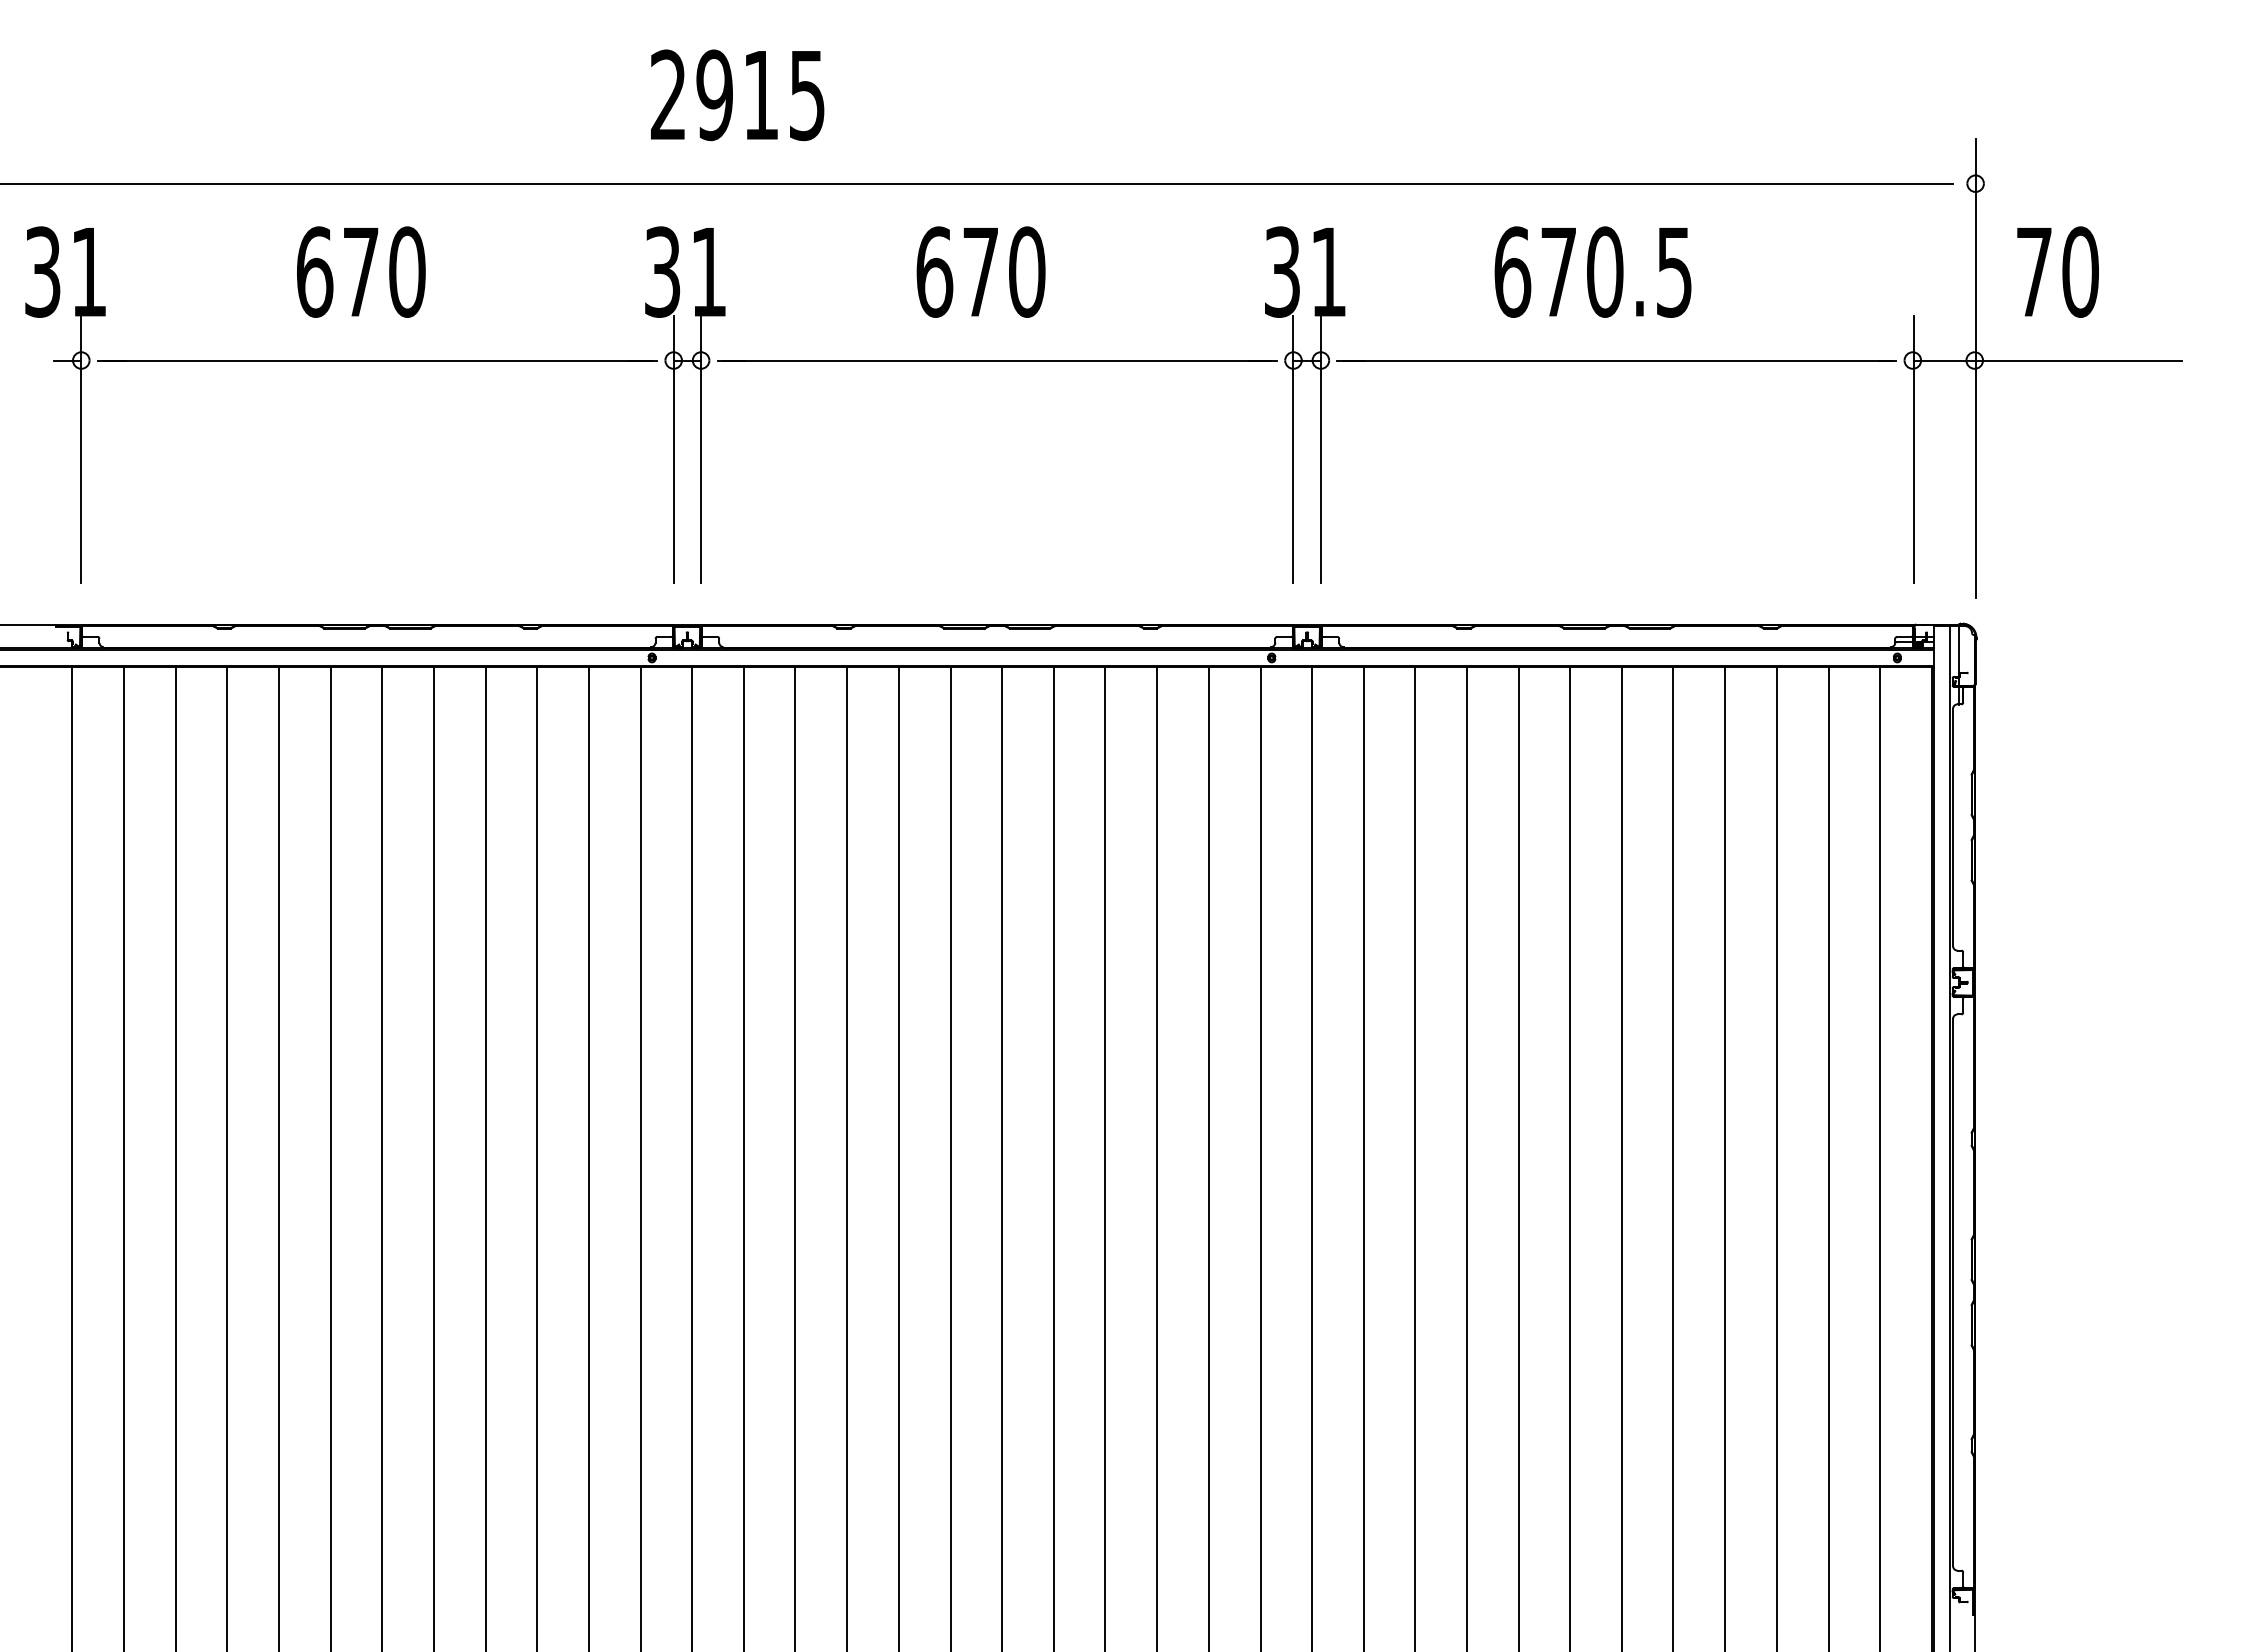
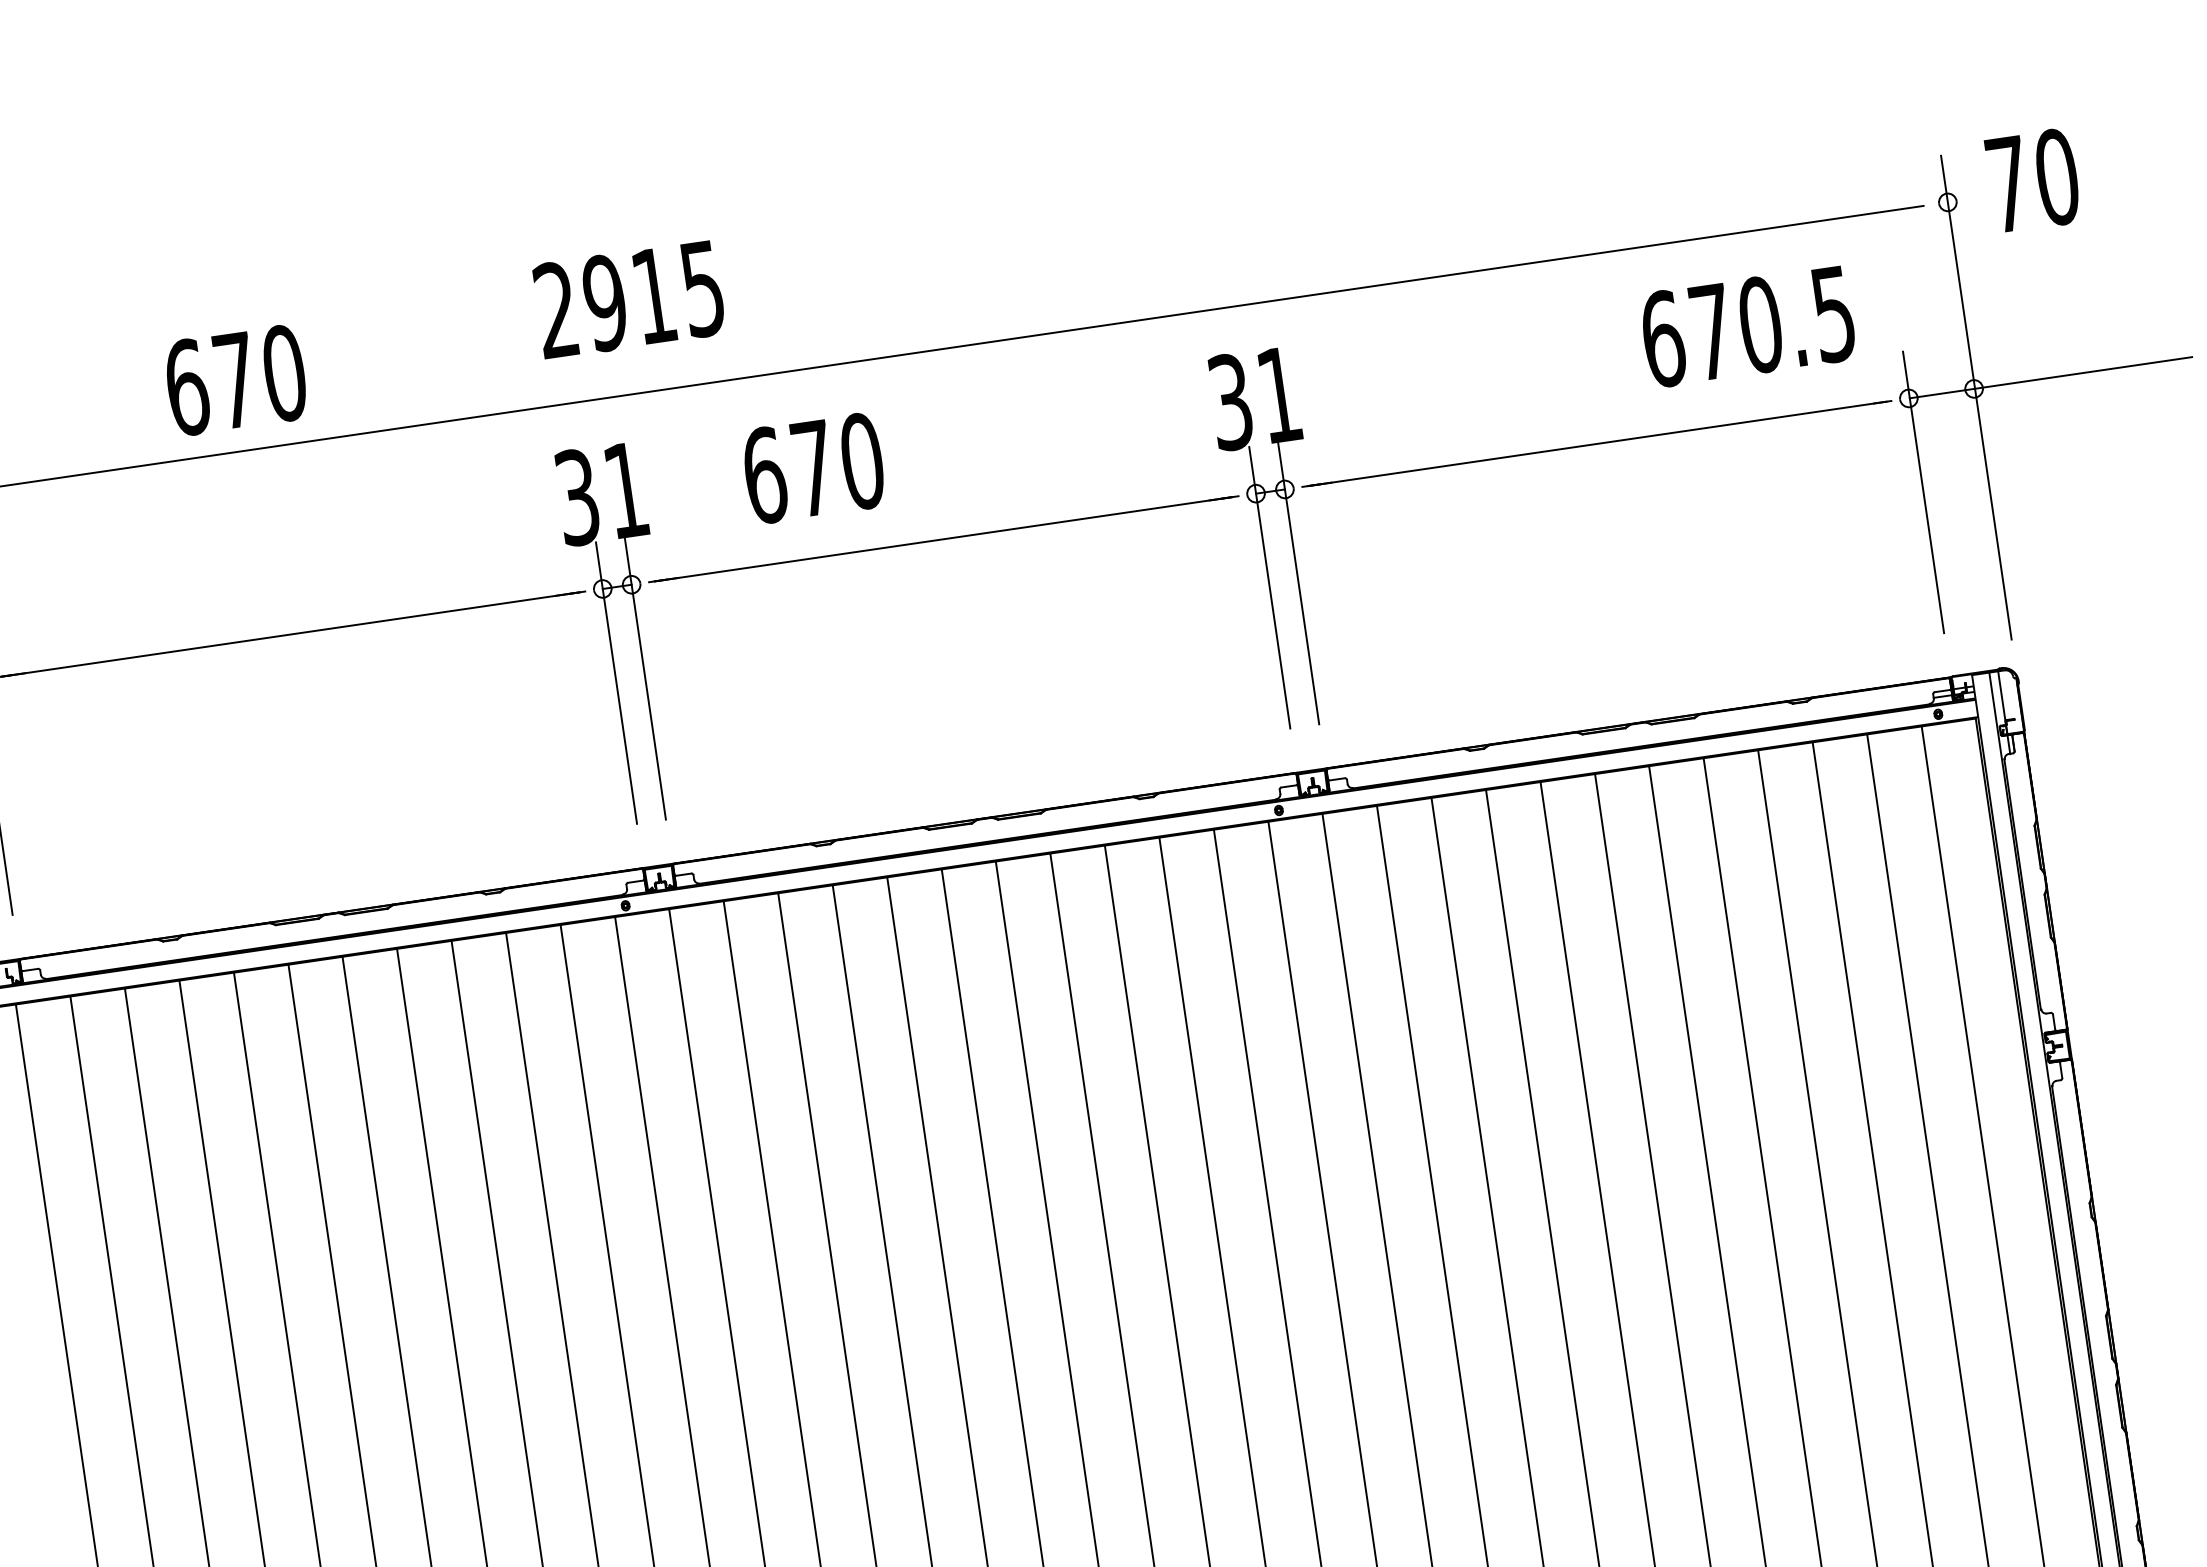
text: (361, 271) -> (236, 379), moved
text: (980, 271) -> (813, 467), moved
text: (1592, 271) -> (1747, 326), moved
text: (2057, 271) -> (2032, 180), moved

